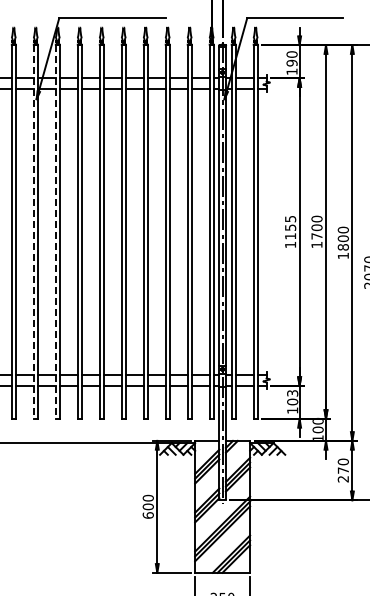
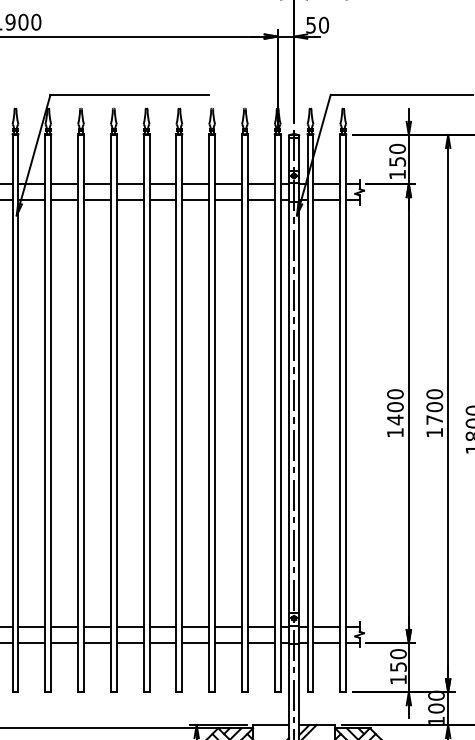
text: (291, 62) -> (396, 160), 190 -> 150
text: (290, 227) -> (395, 406), 1155 -> 1400
line: (33, 232) -> (12, 414), dashed -> solid
line: (55, 232) -> (44, 414), dashed -> solid
text: (292, 397) -> (398, 660), 103 -> 150

